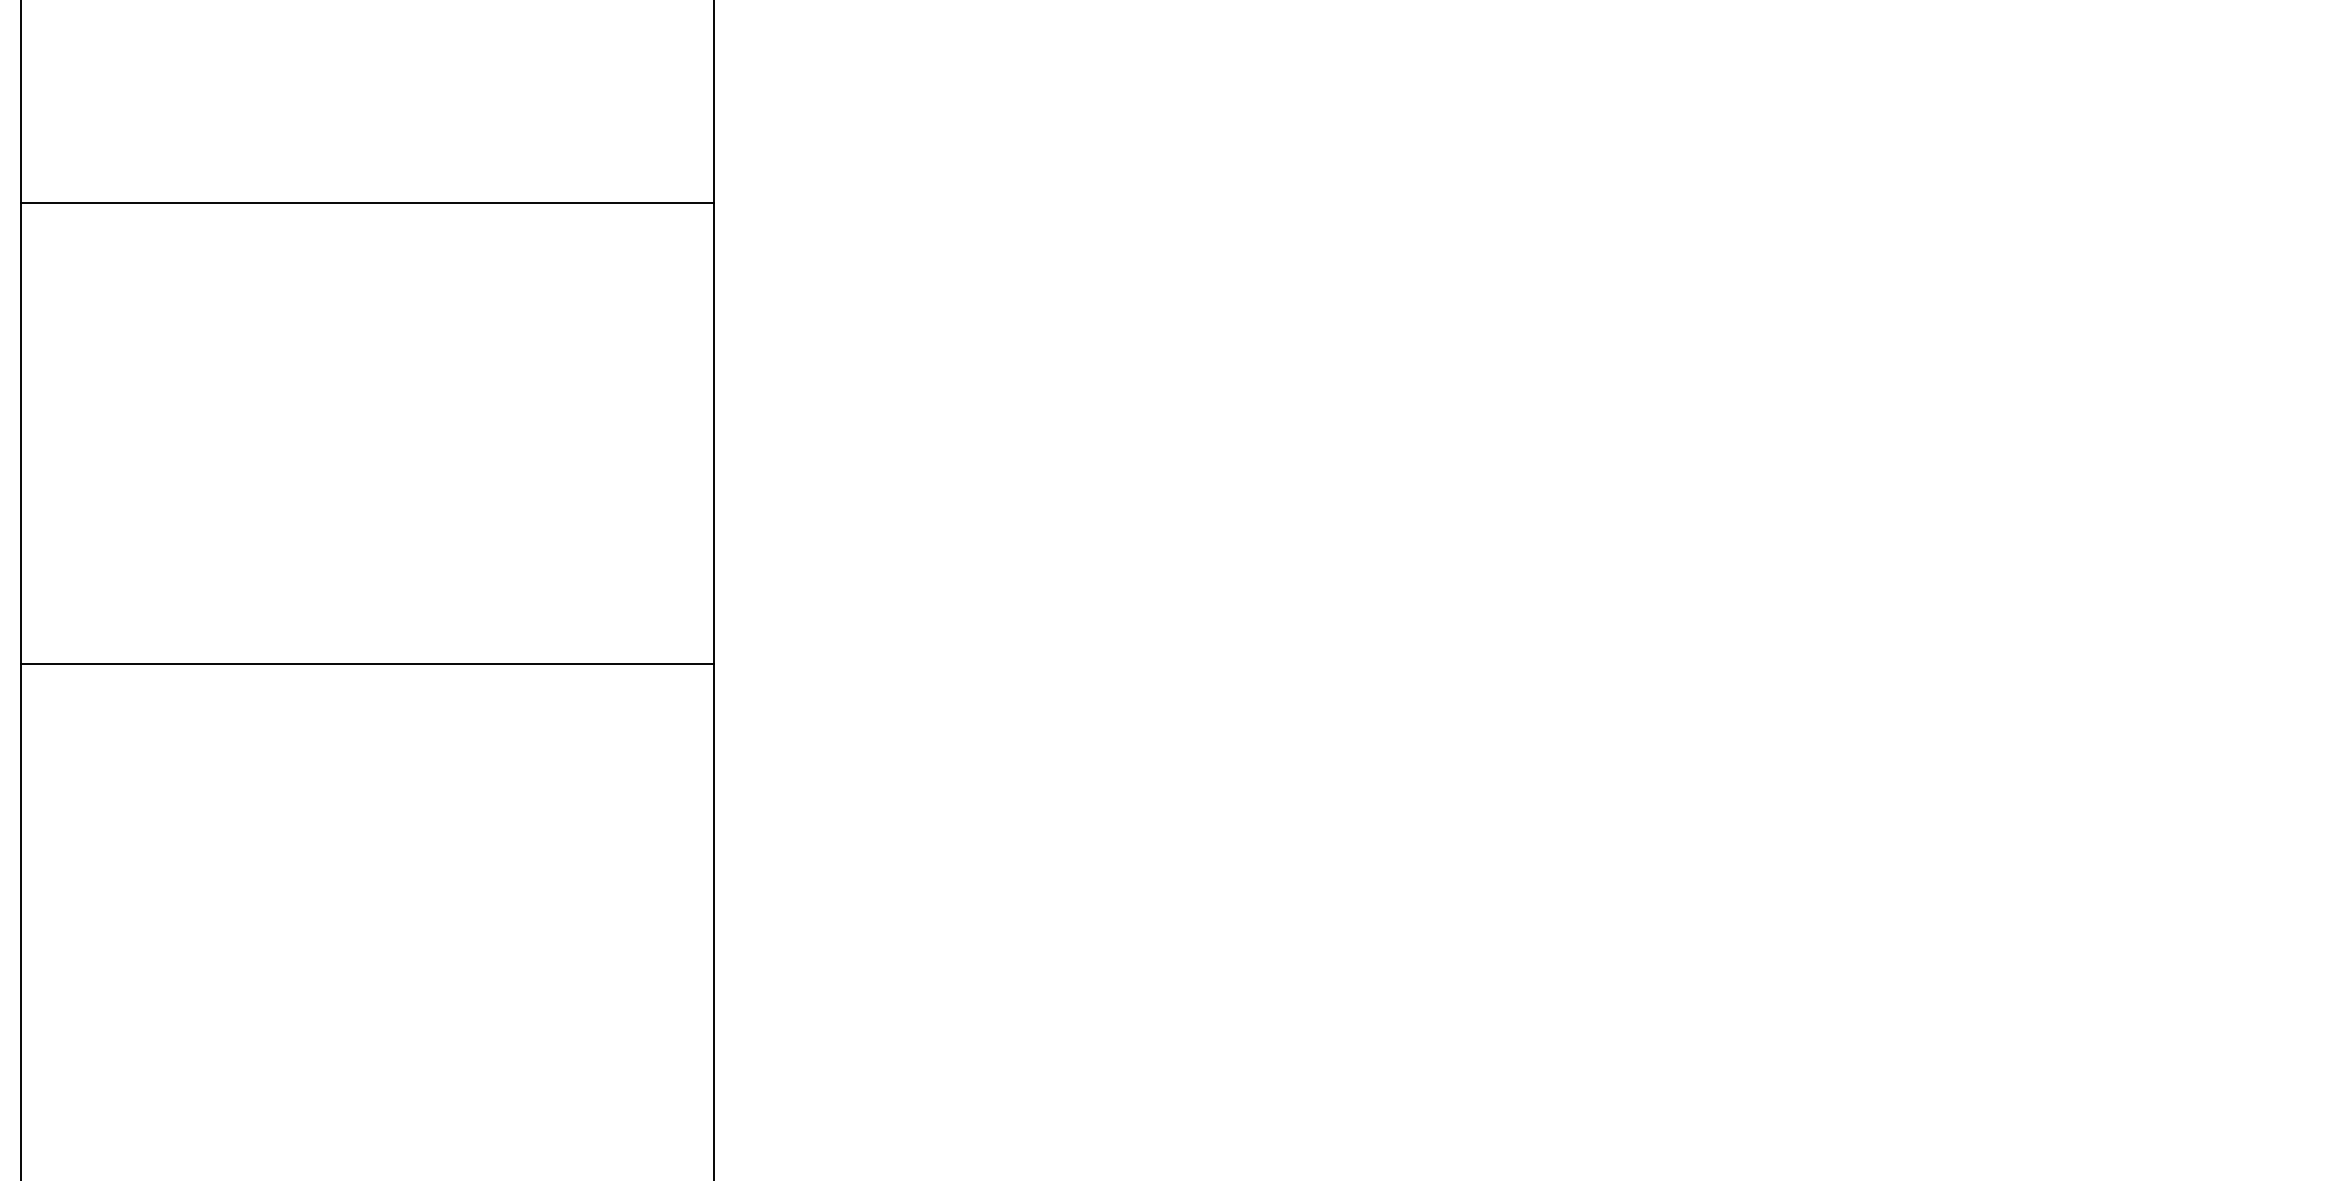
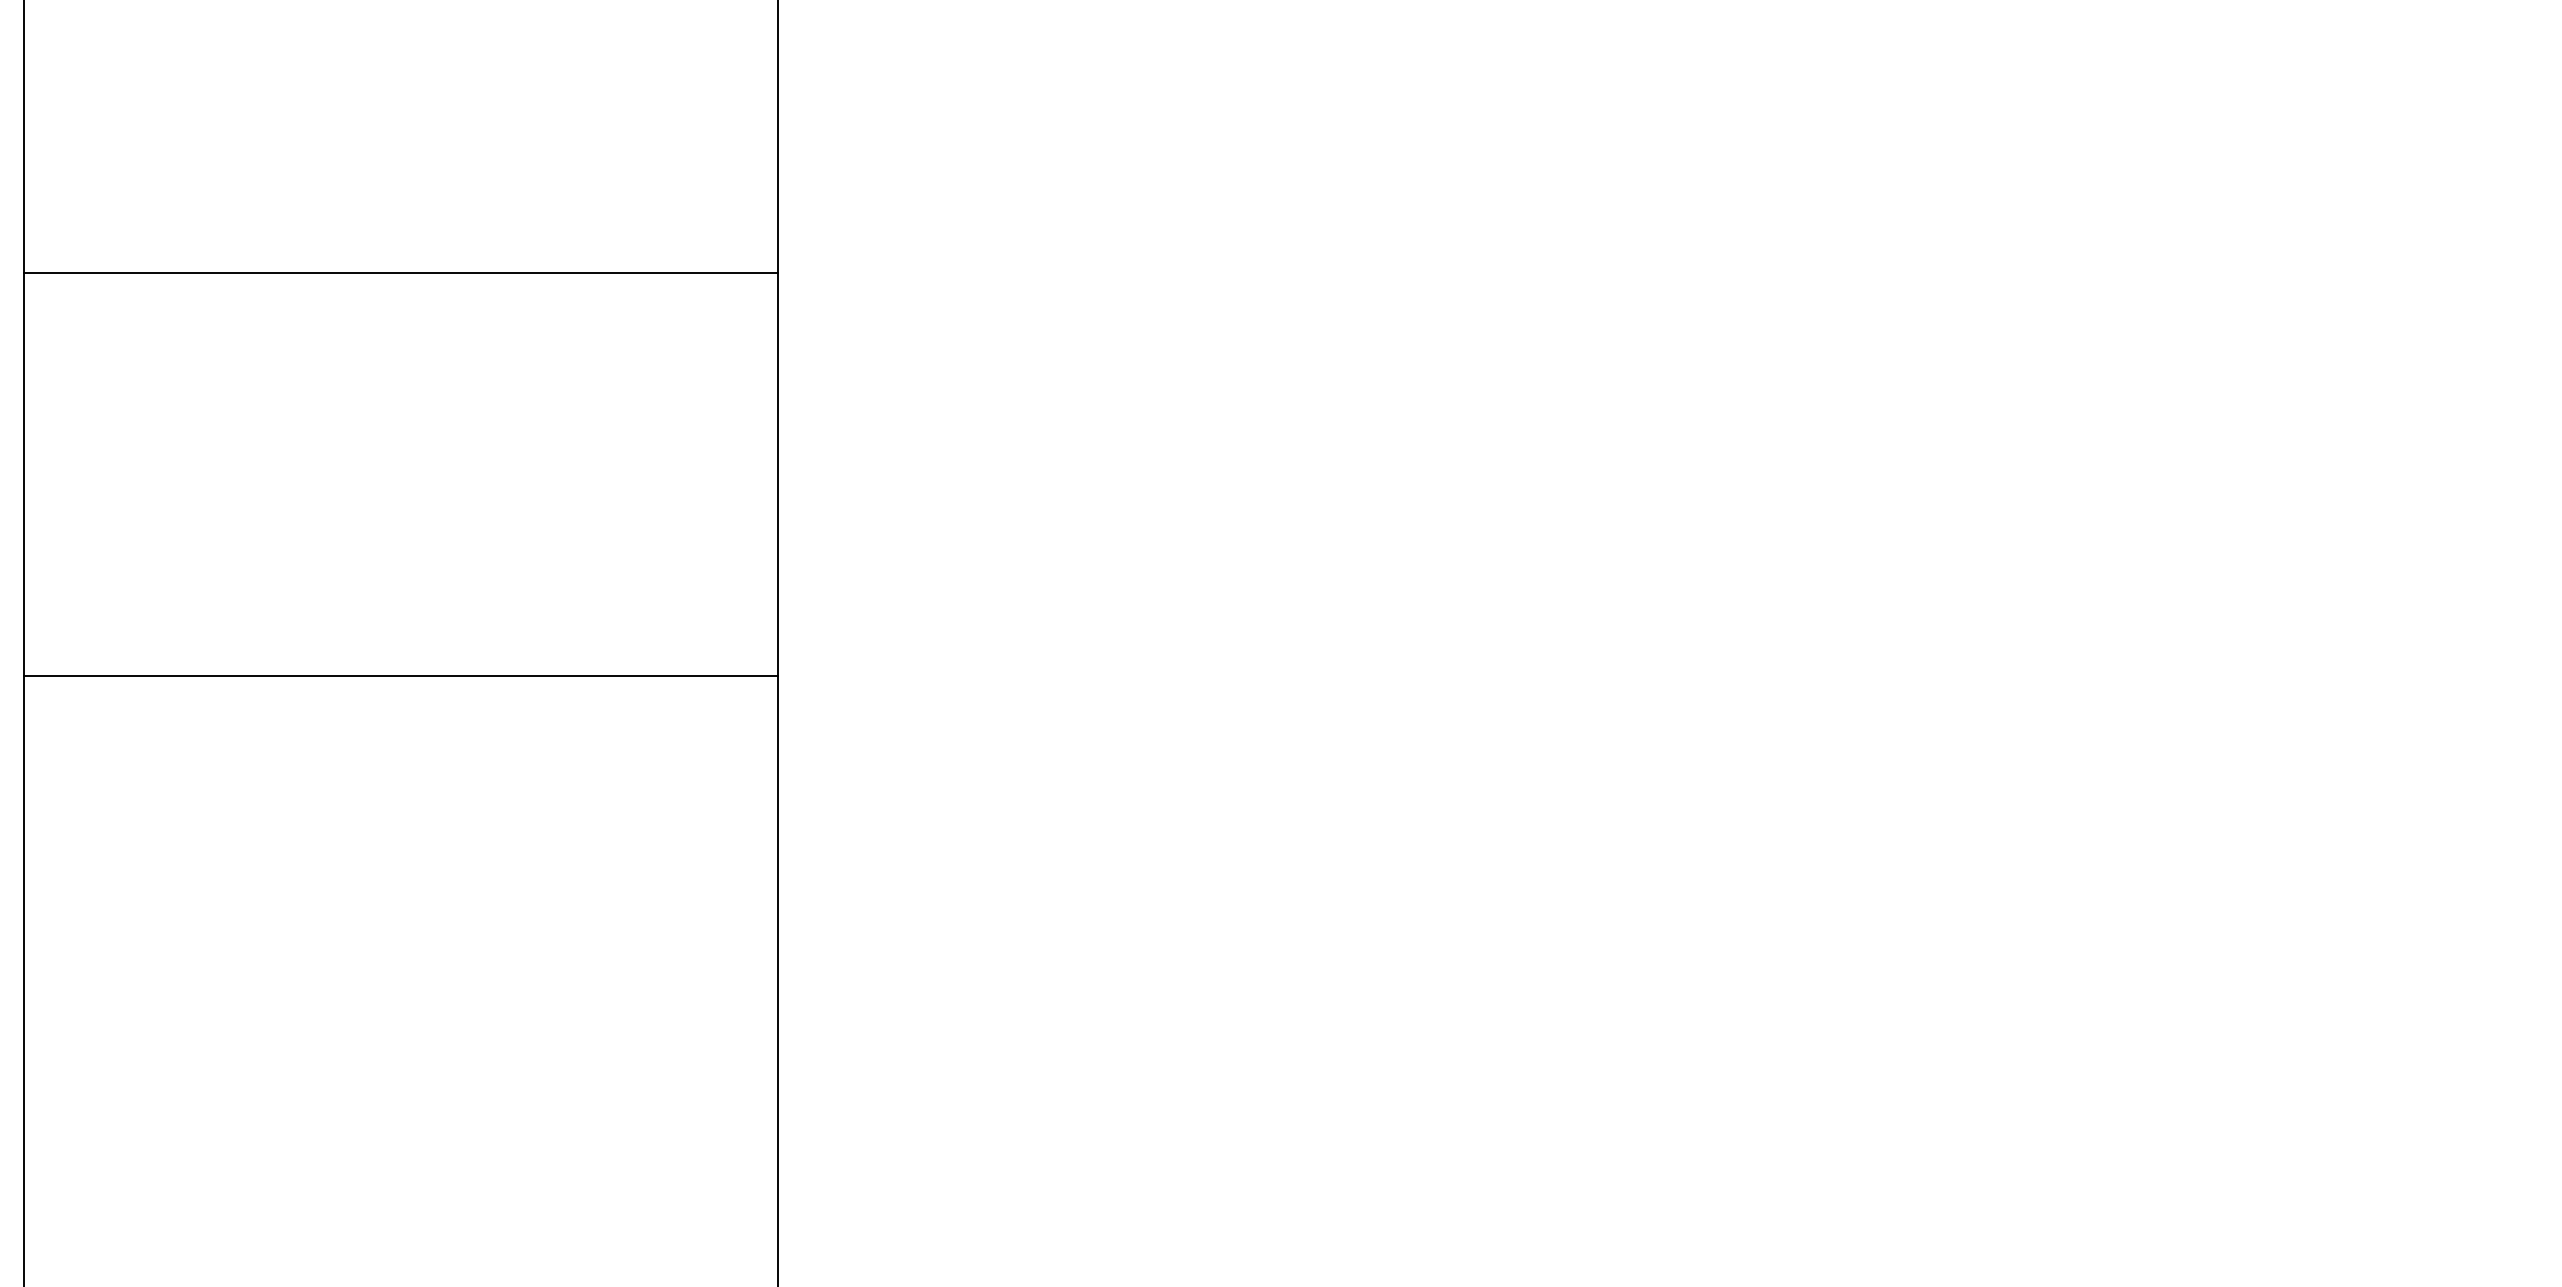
line: (367, 202) -> (400, 272), moved
line: (367, 664) -> (400, 676), moved

